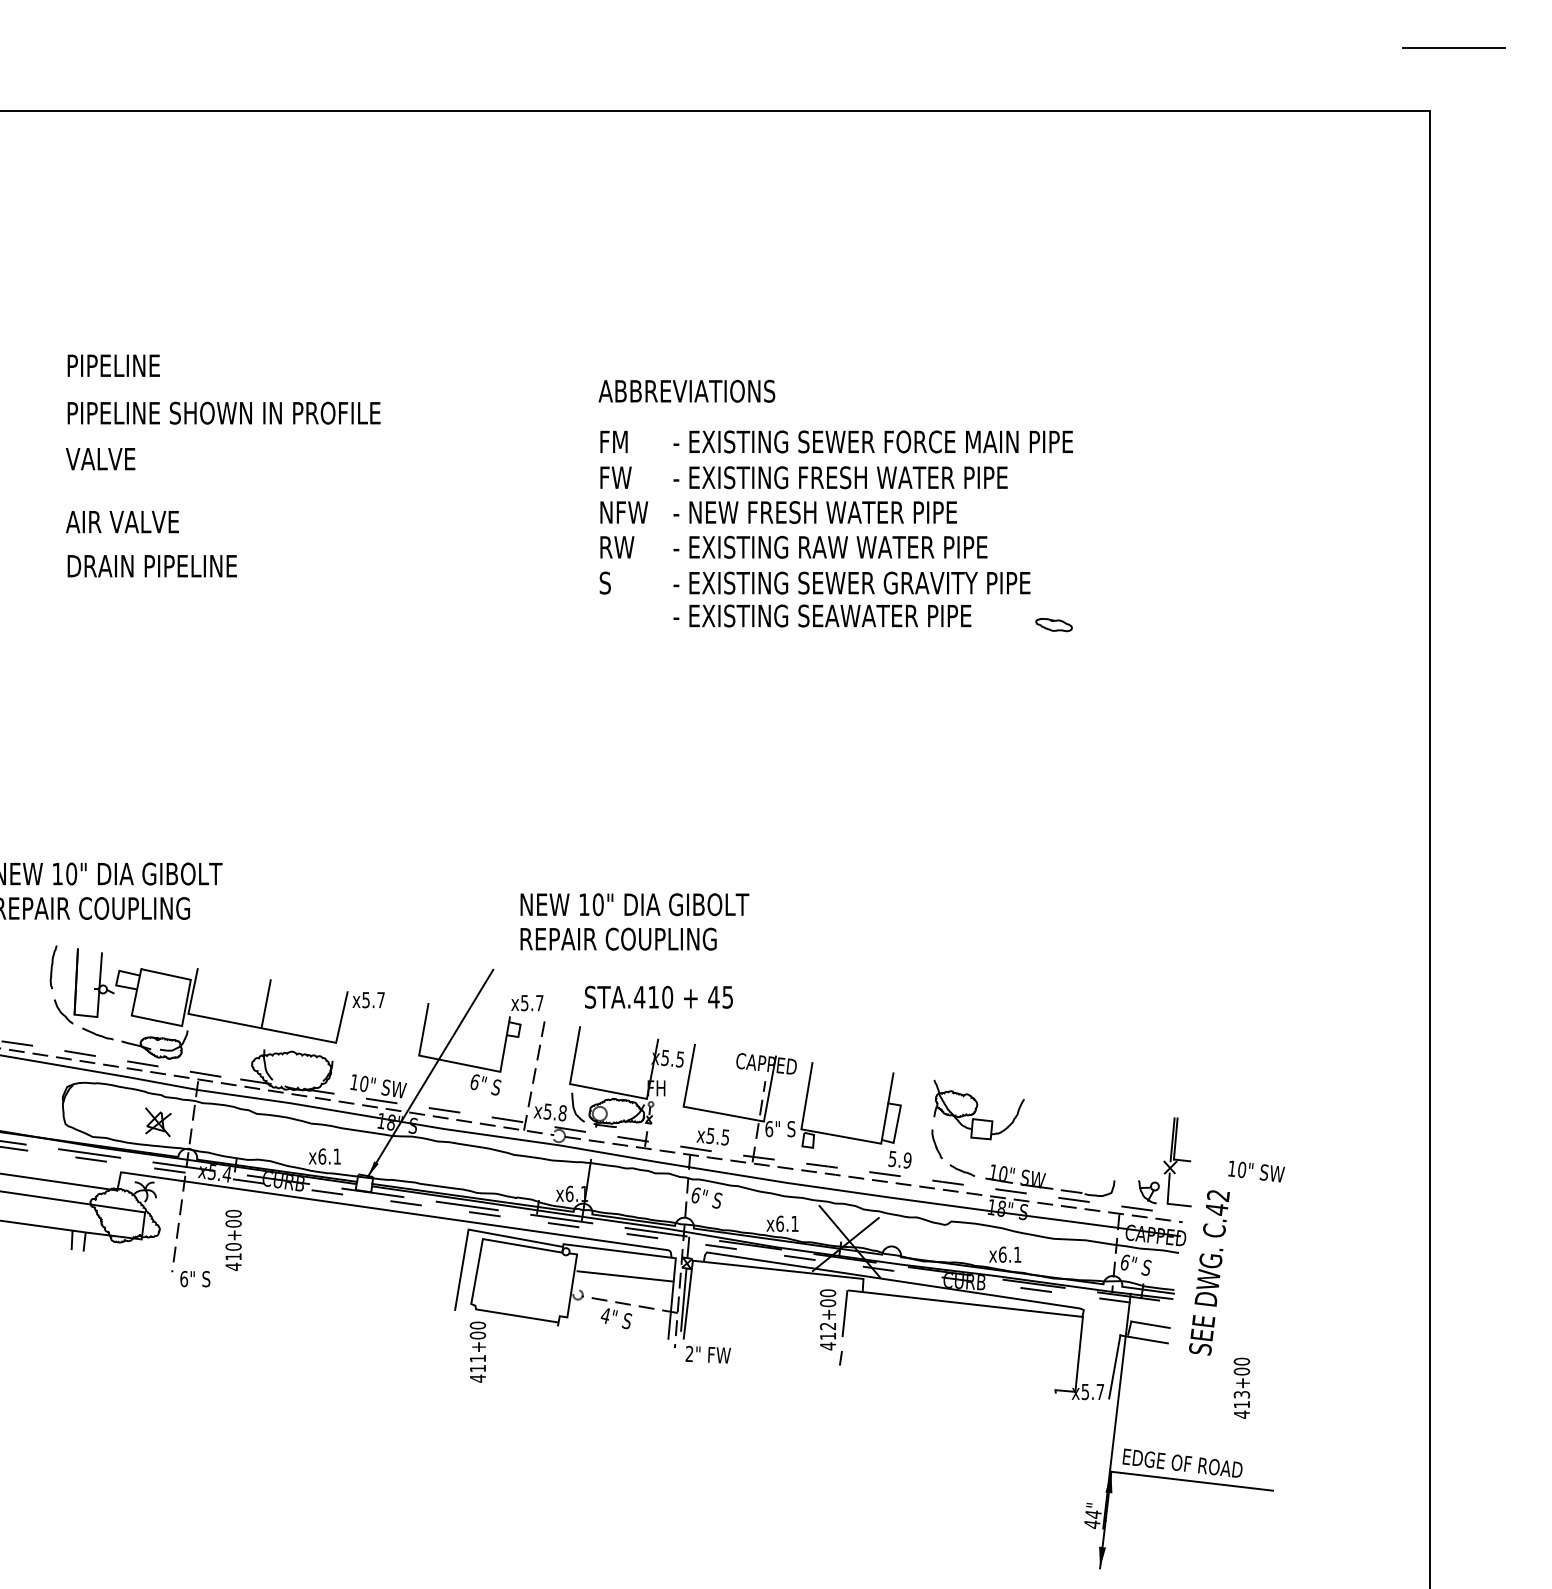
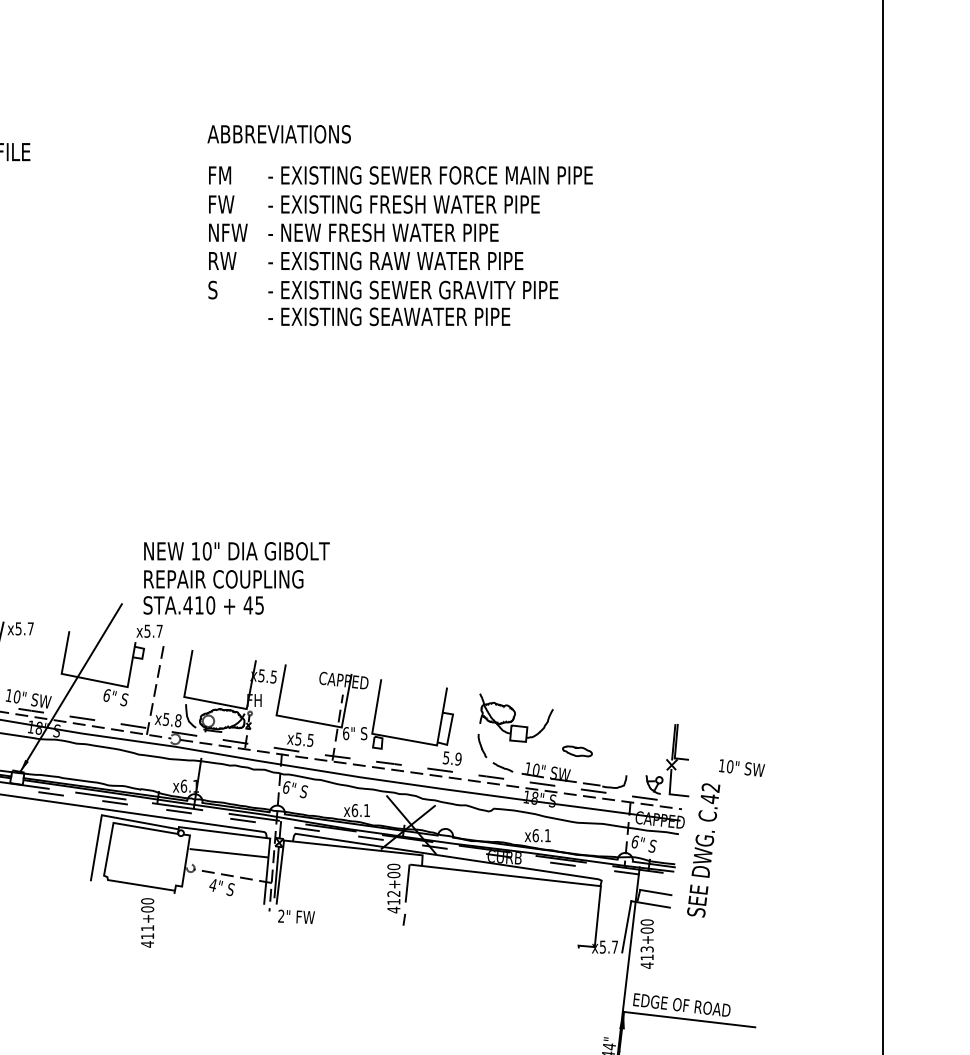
curve: (1053, 621) -> (576, 748), moved
text: (658, 996) -> (203, 604), moved
text: (477, 1351) -> (147, 922), moved
text: (1241, 1387) -> (646, 943), moved

